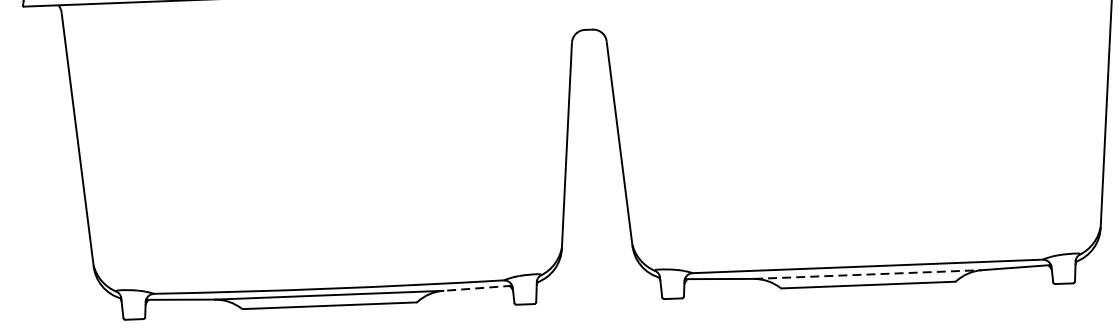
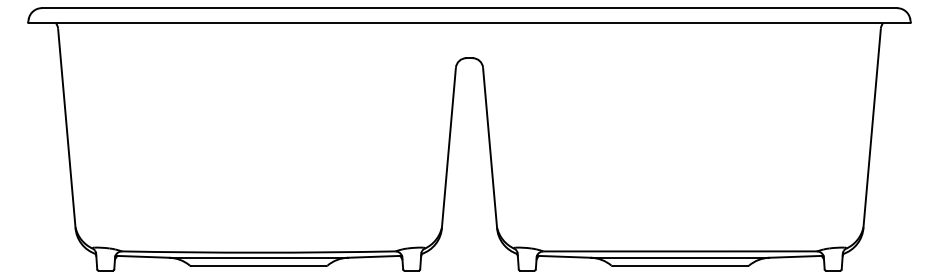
line: (868, 274) -> (680, 257), dashed -> solid
line: (477, 287) -> (374, 256), dashed -> solid

